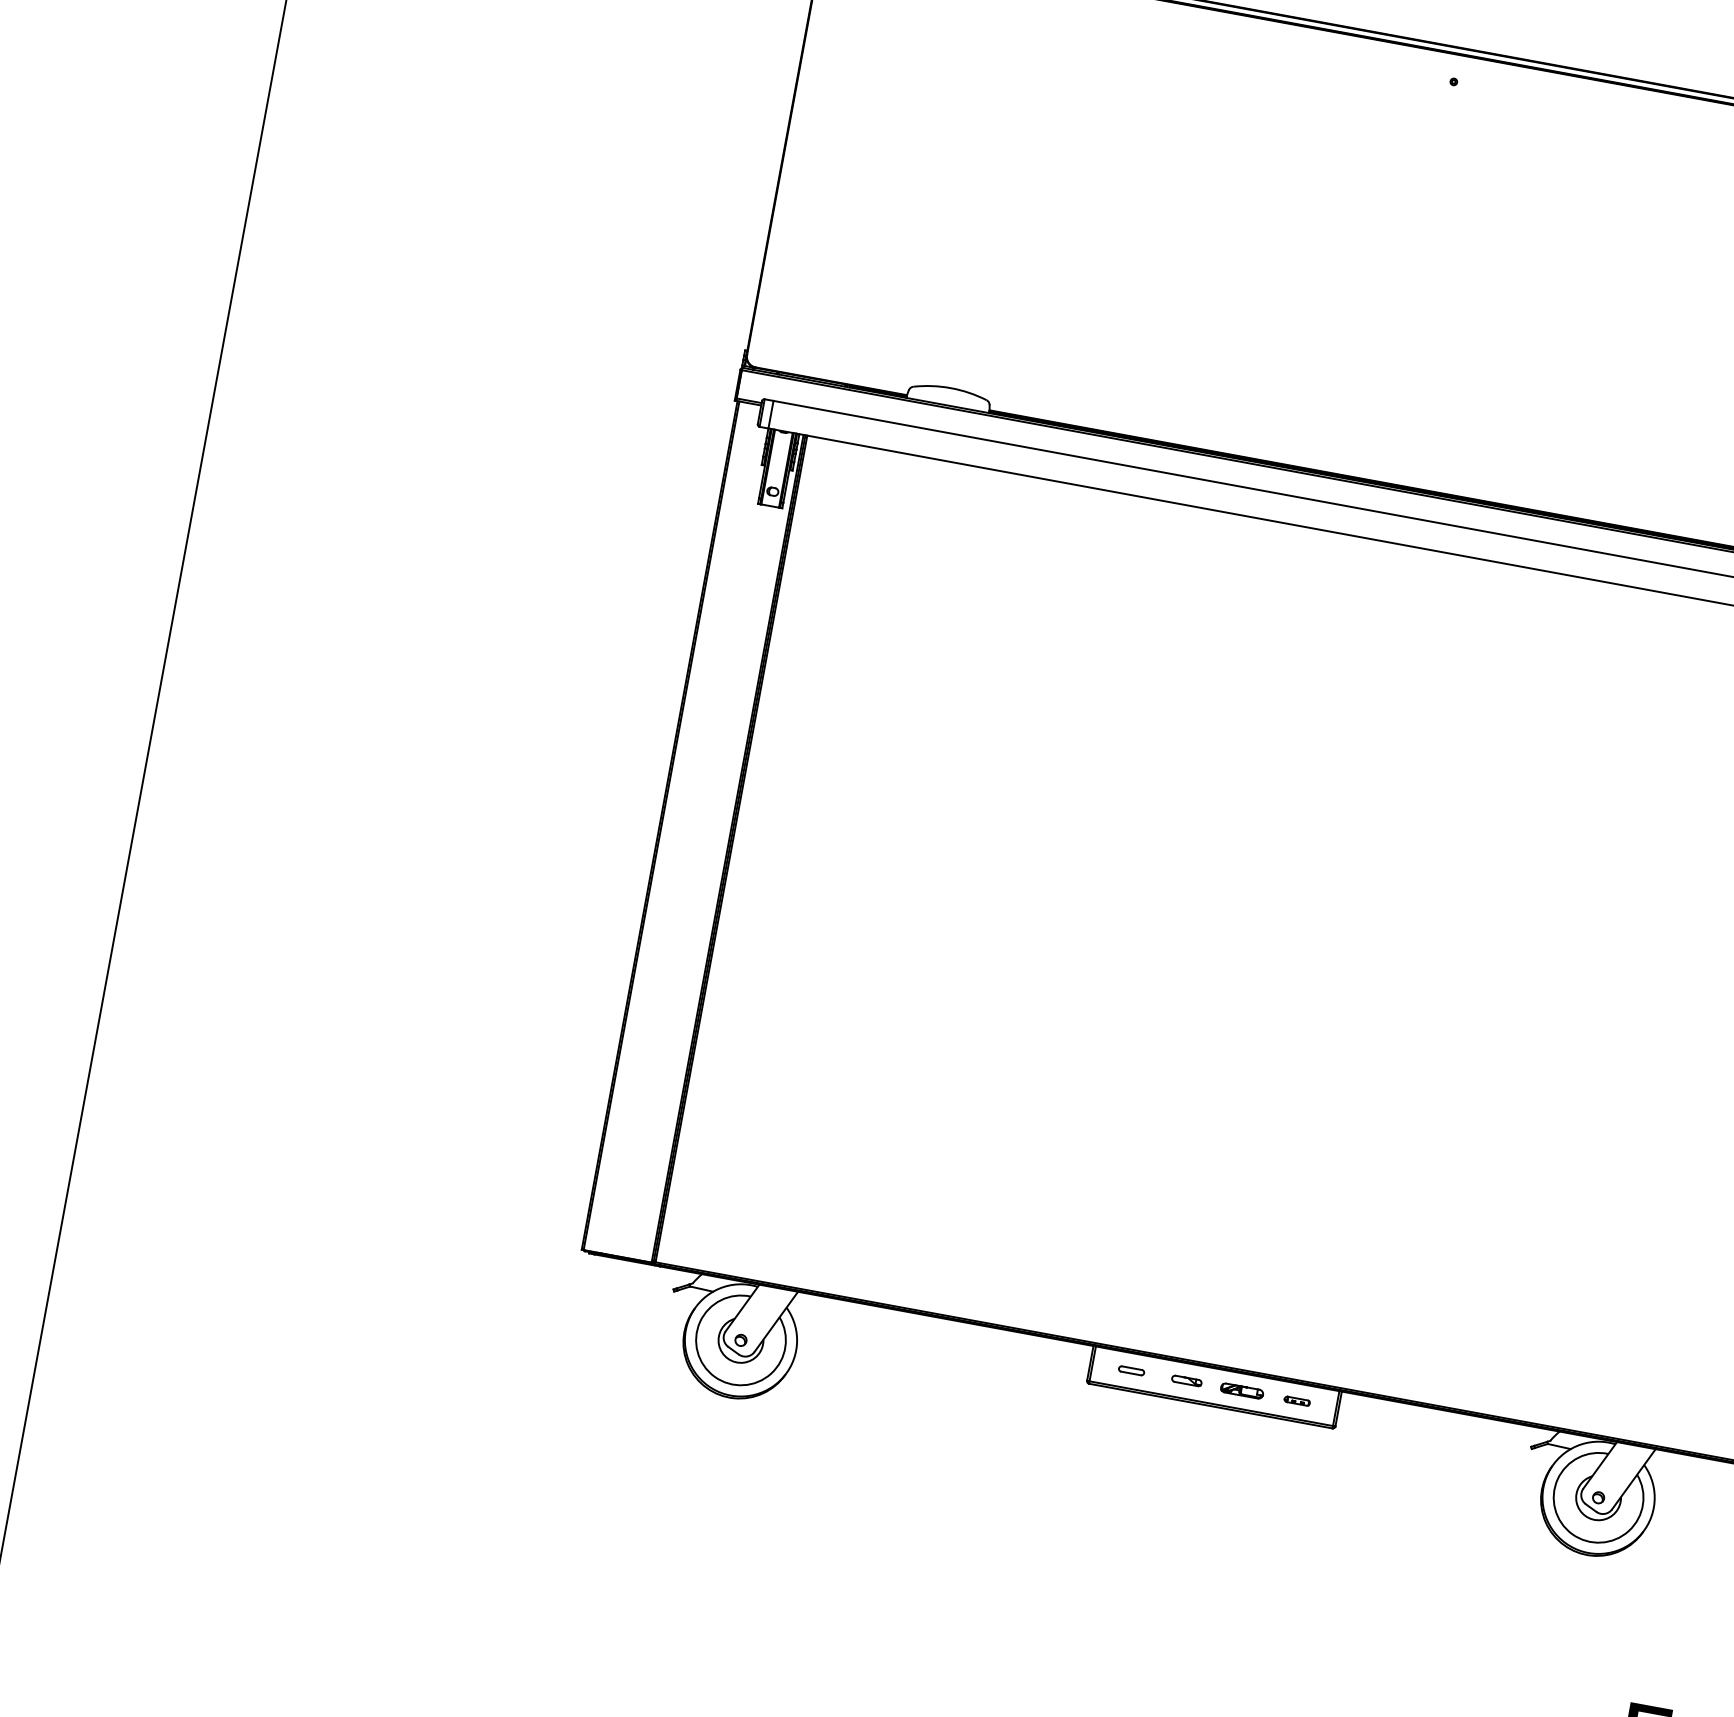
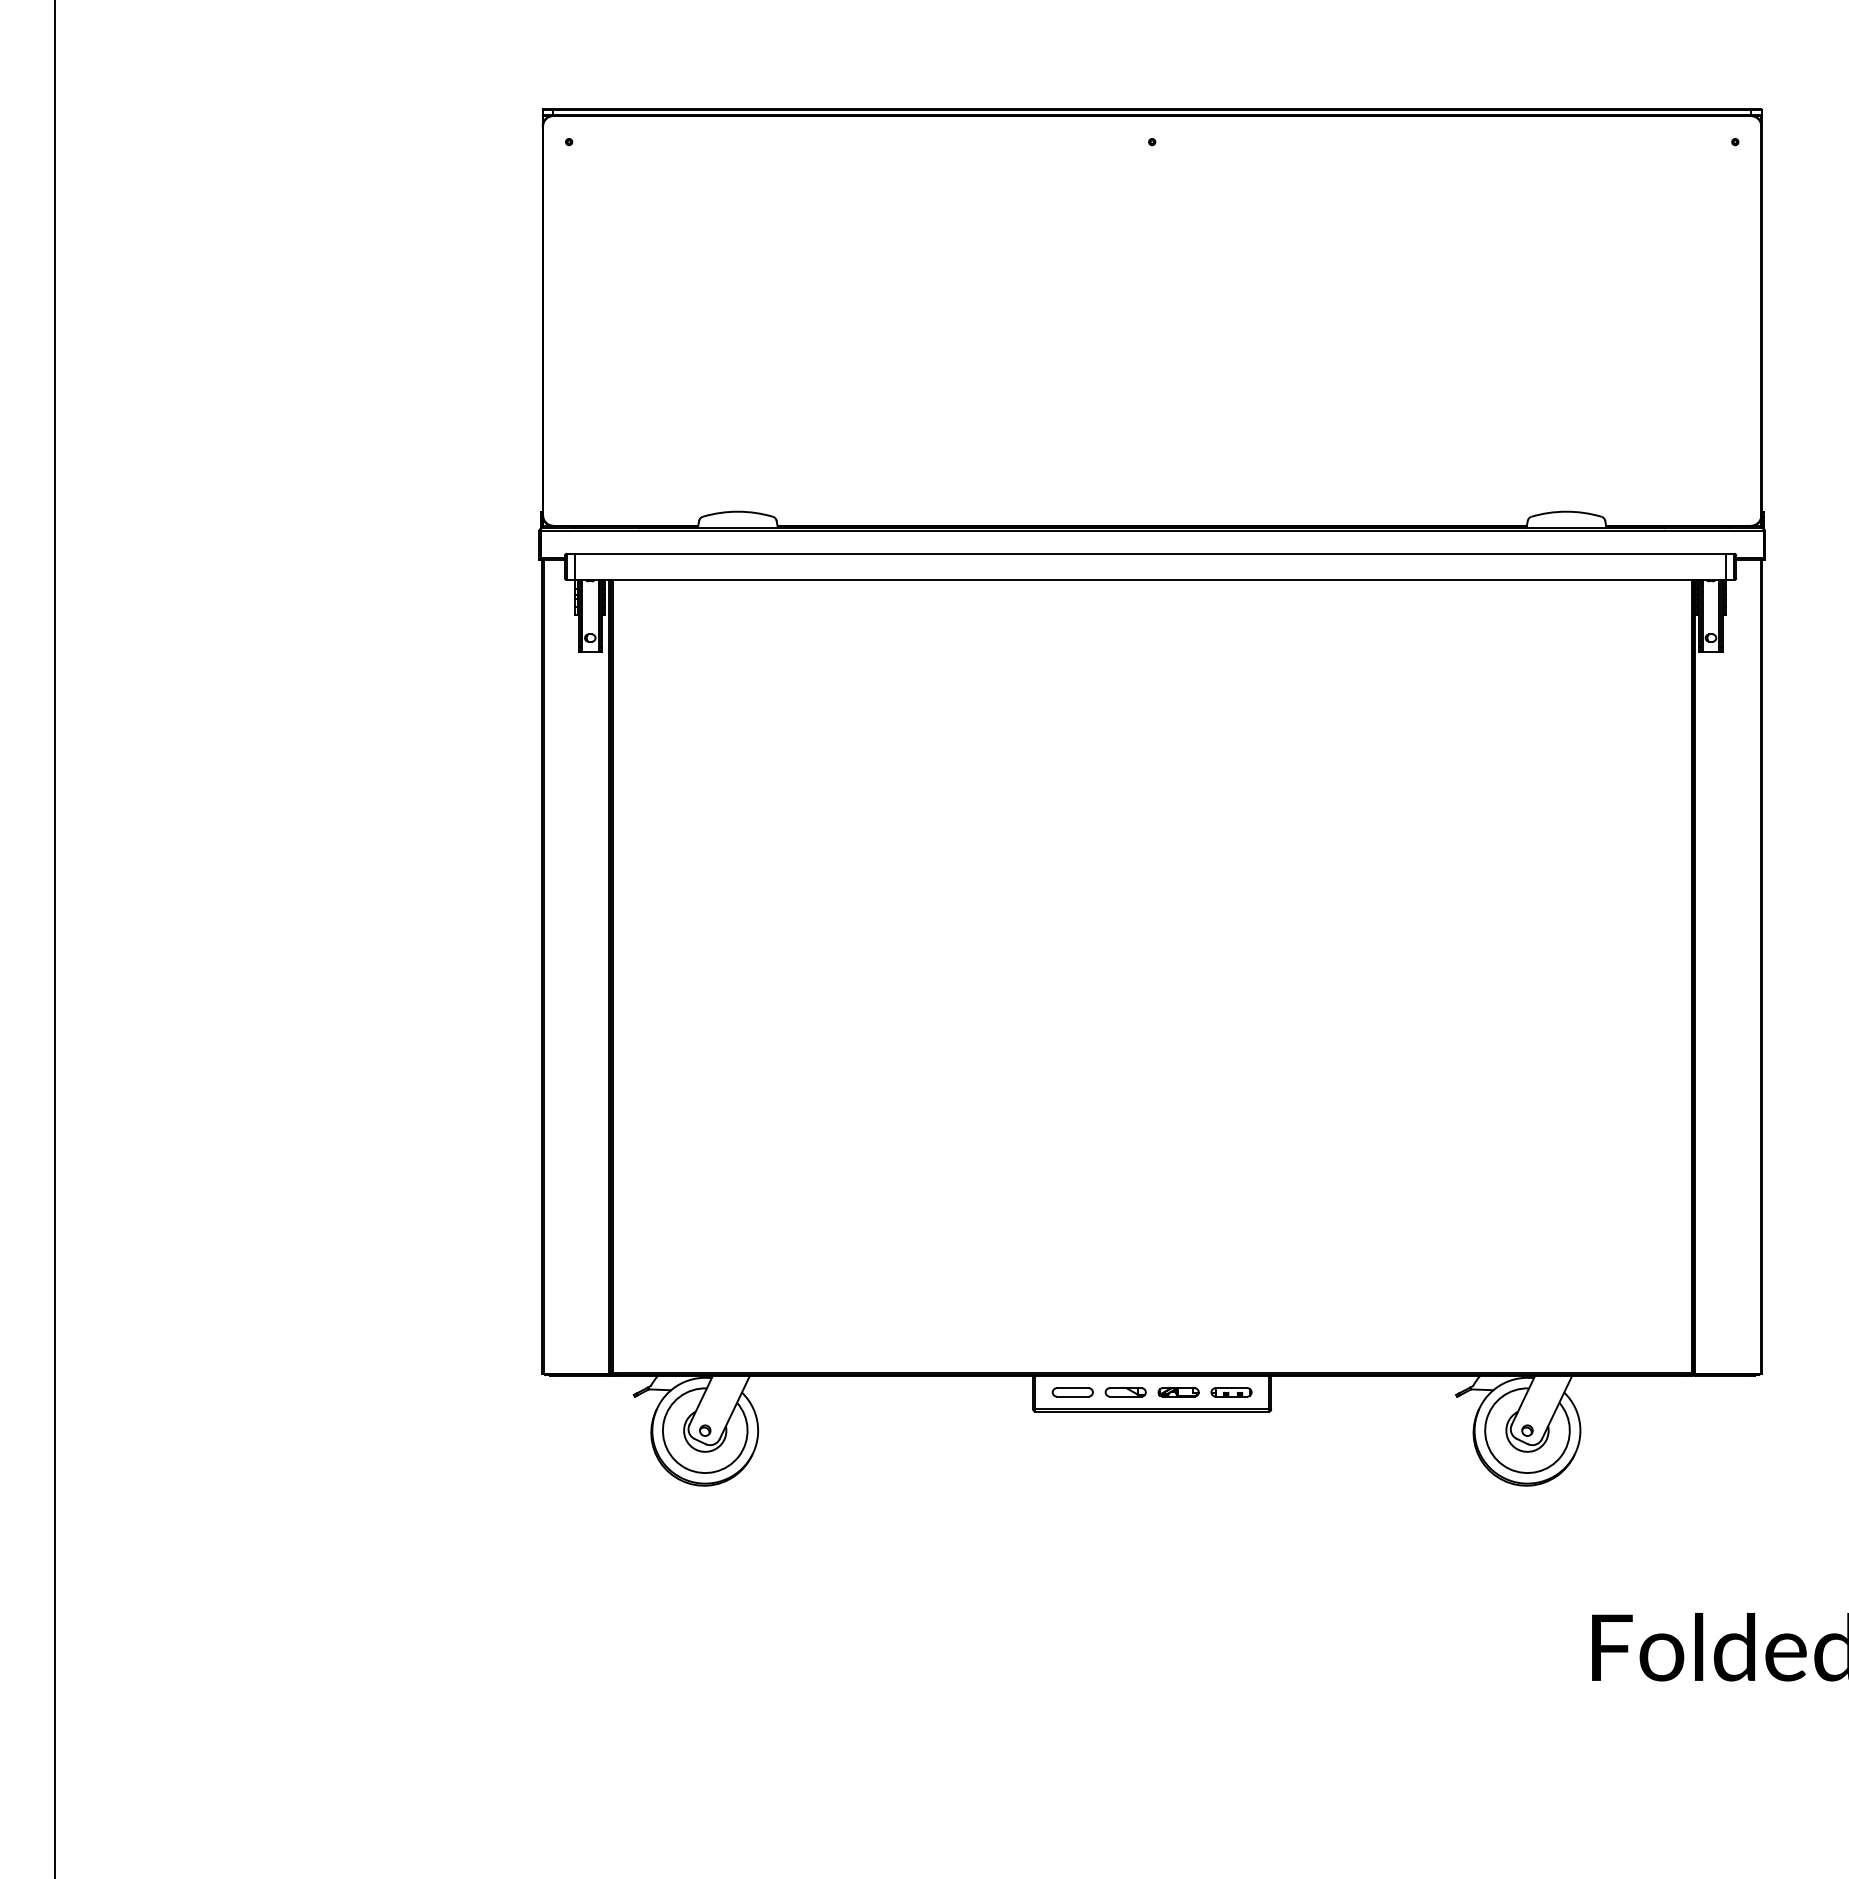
part: (1131, 1370) -> (1072, 1392), size x1.67
part: (1186, 1381) -> (1125, 1392), size x1.43
part: (1297, 1401) -> (1231, 1392), size x1.67

